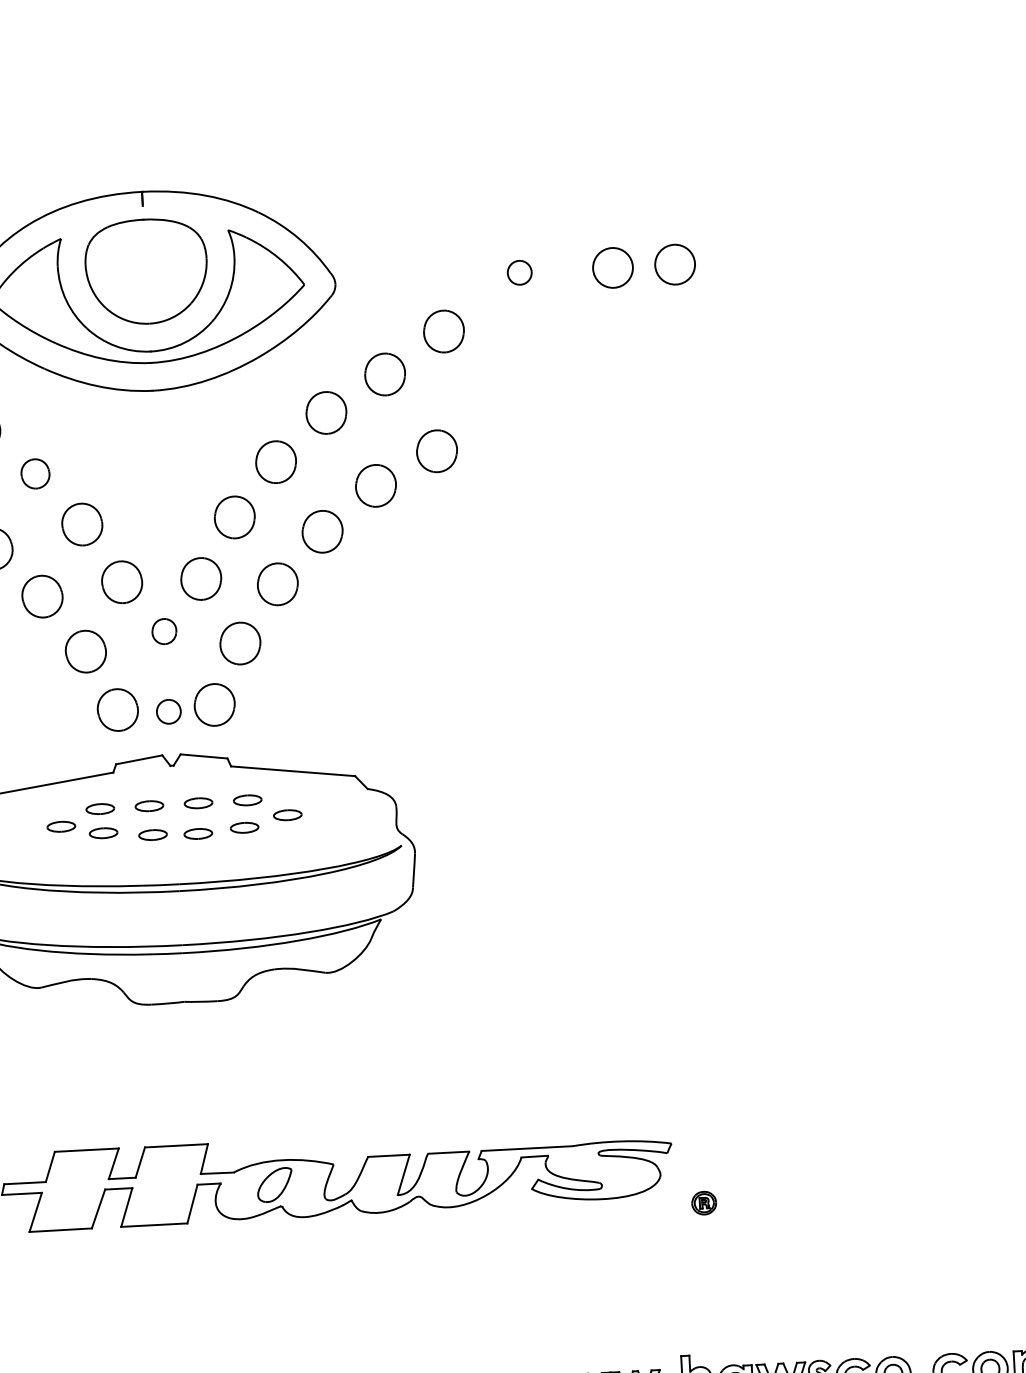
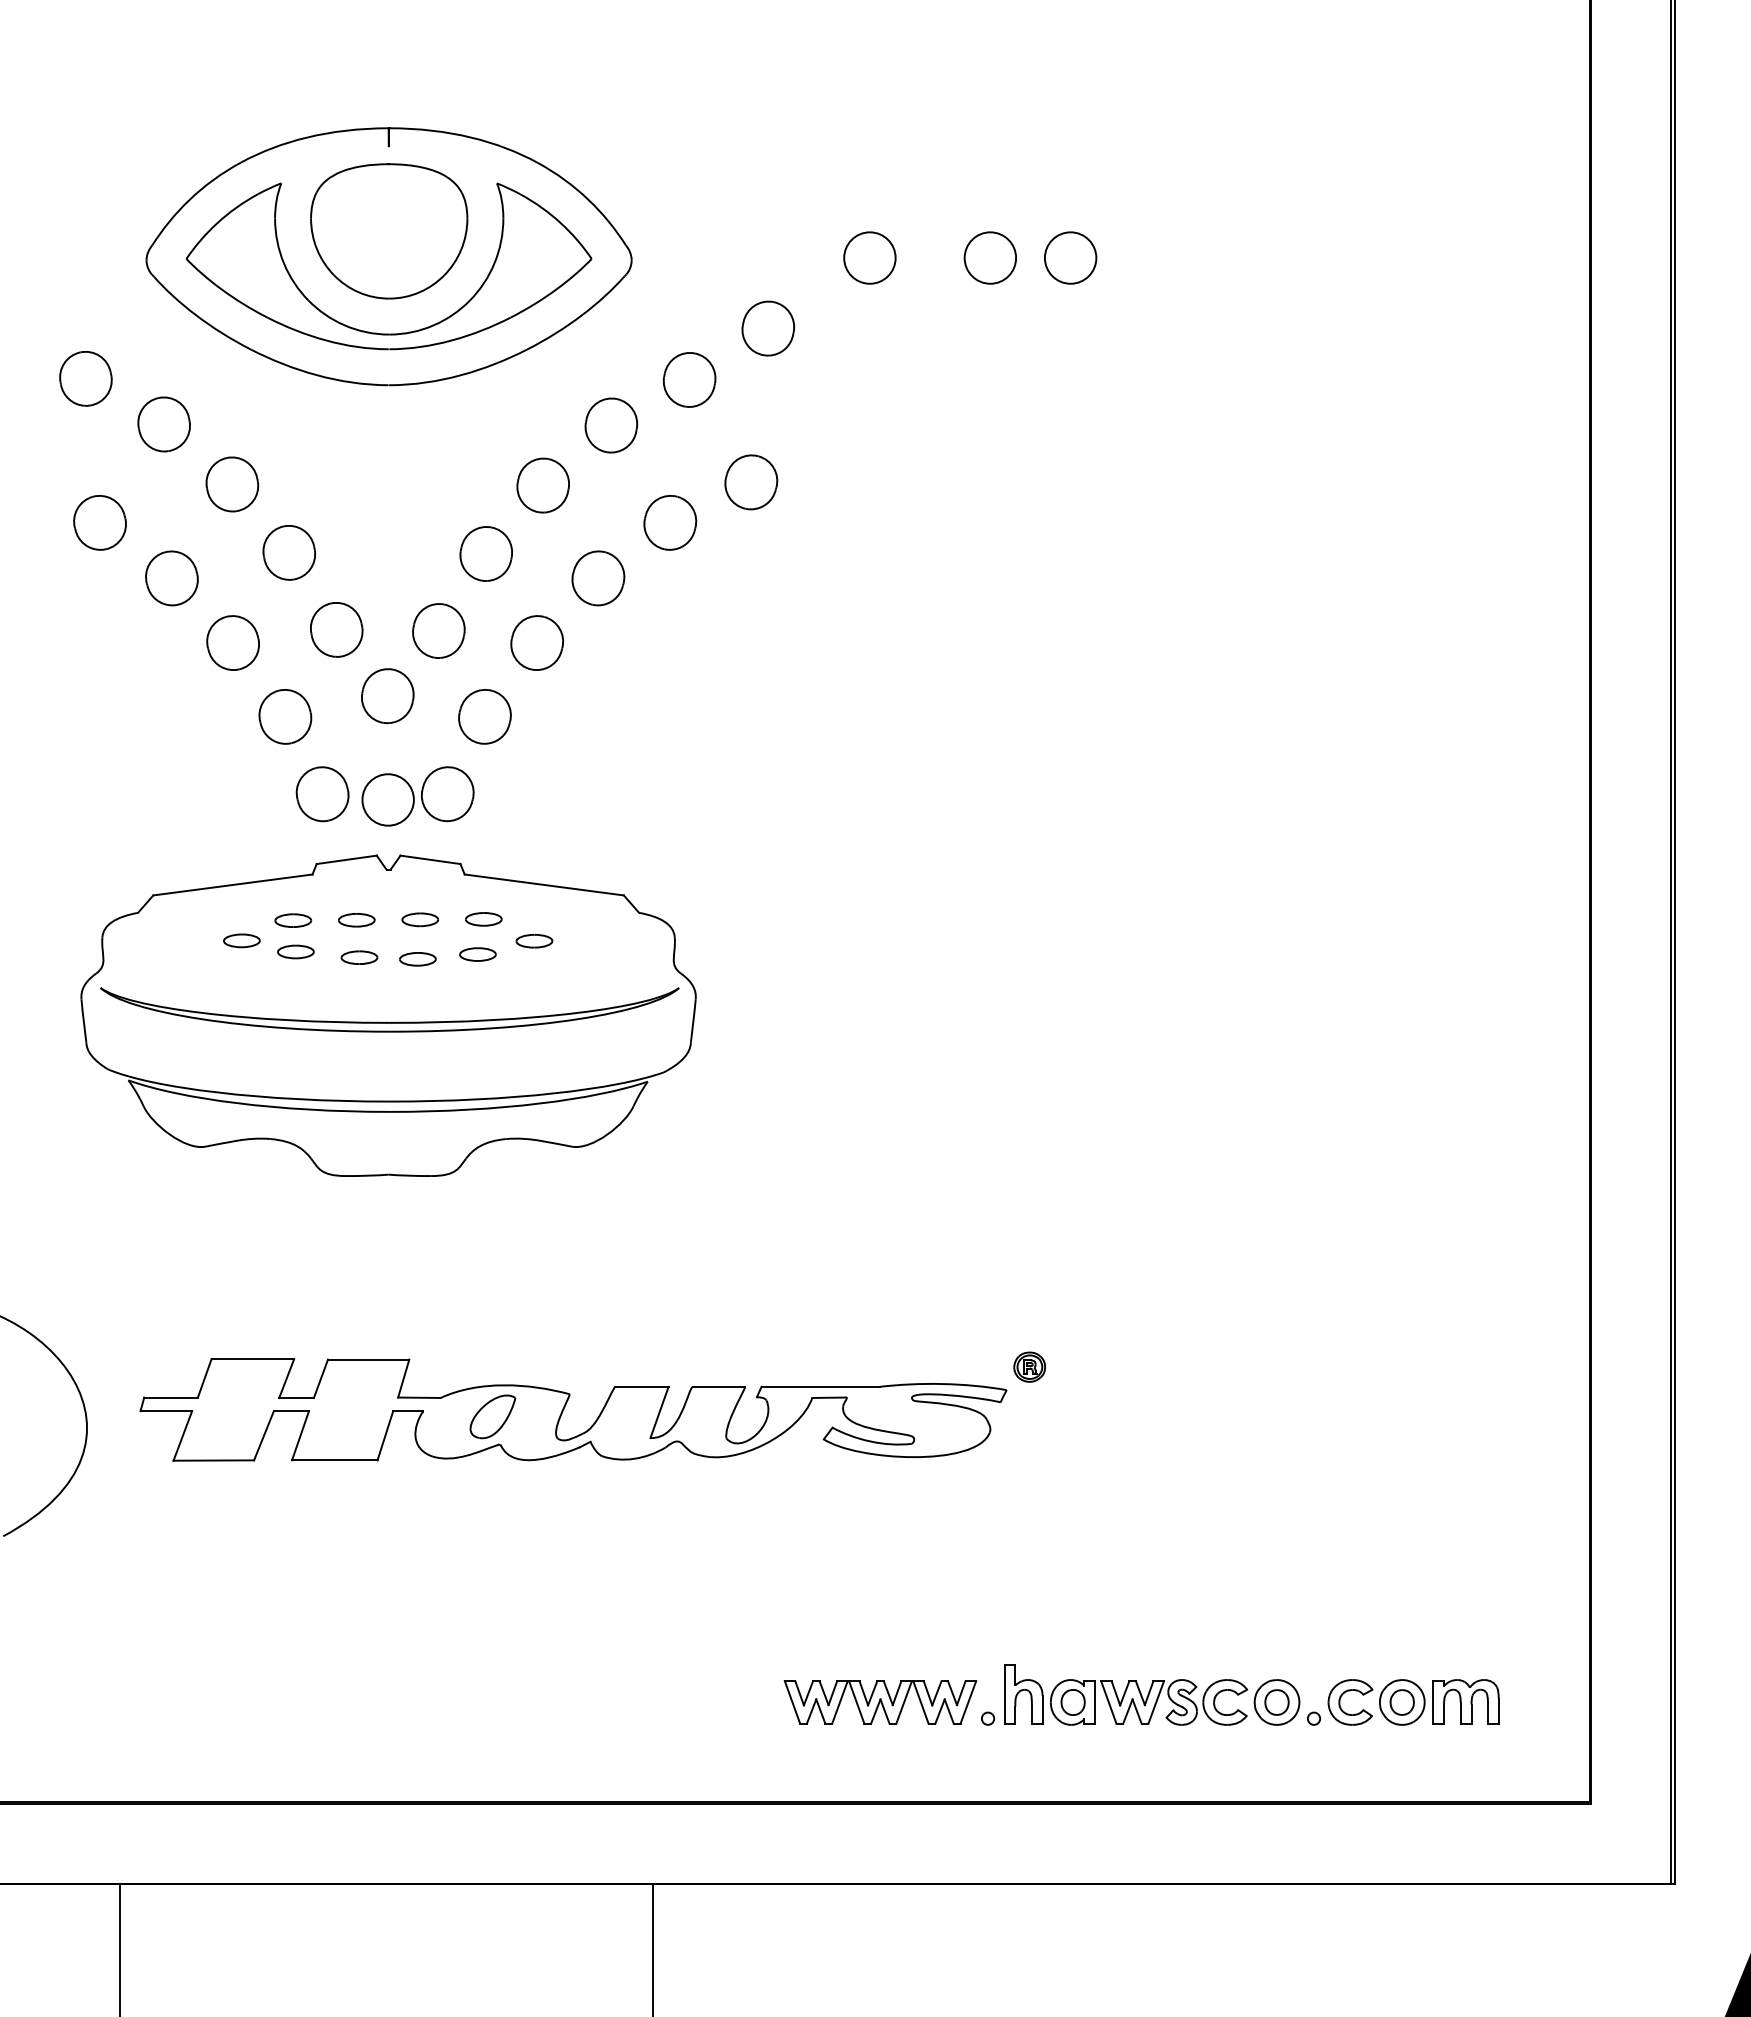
circle: (519, 272) -> (869, 257), size x1.67
part: (35, 473) -> (232, 484), size x1.43
part: (164, 631) -> (387, 696), size x1.67
circle: (168, 711) -> (387, 799), size x1.67
part: (704, 1202) -> (1029, 1366), moved

